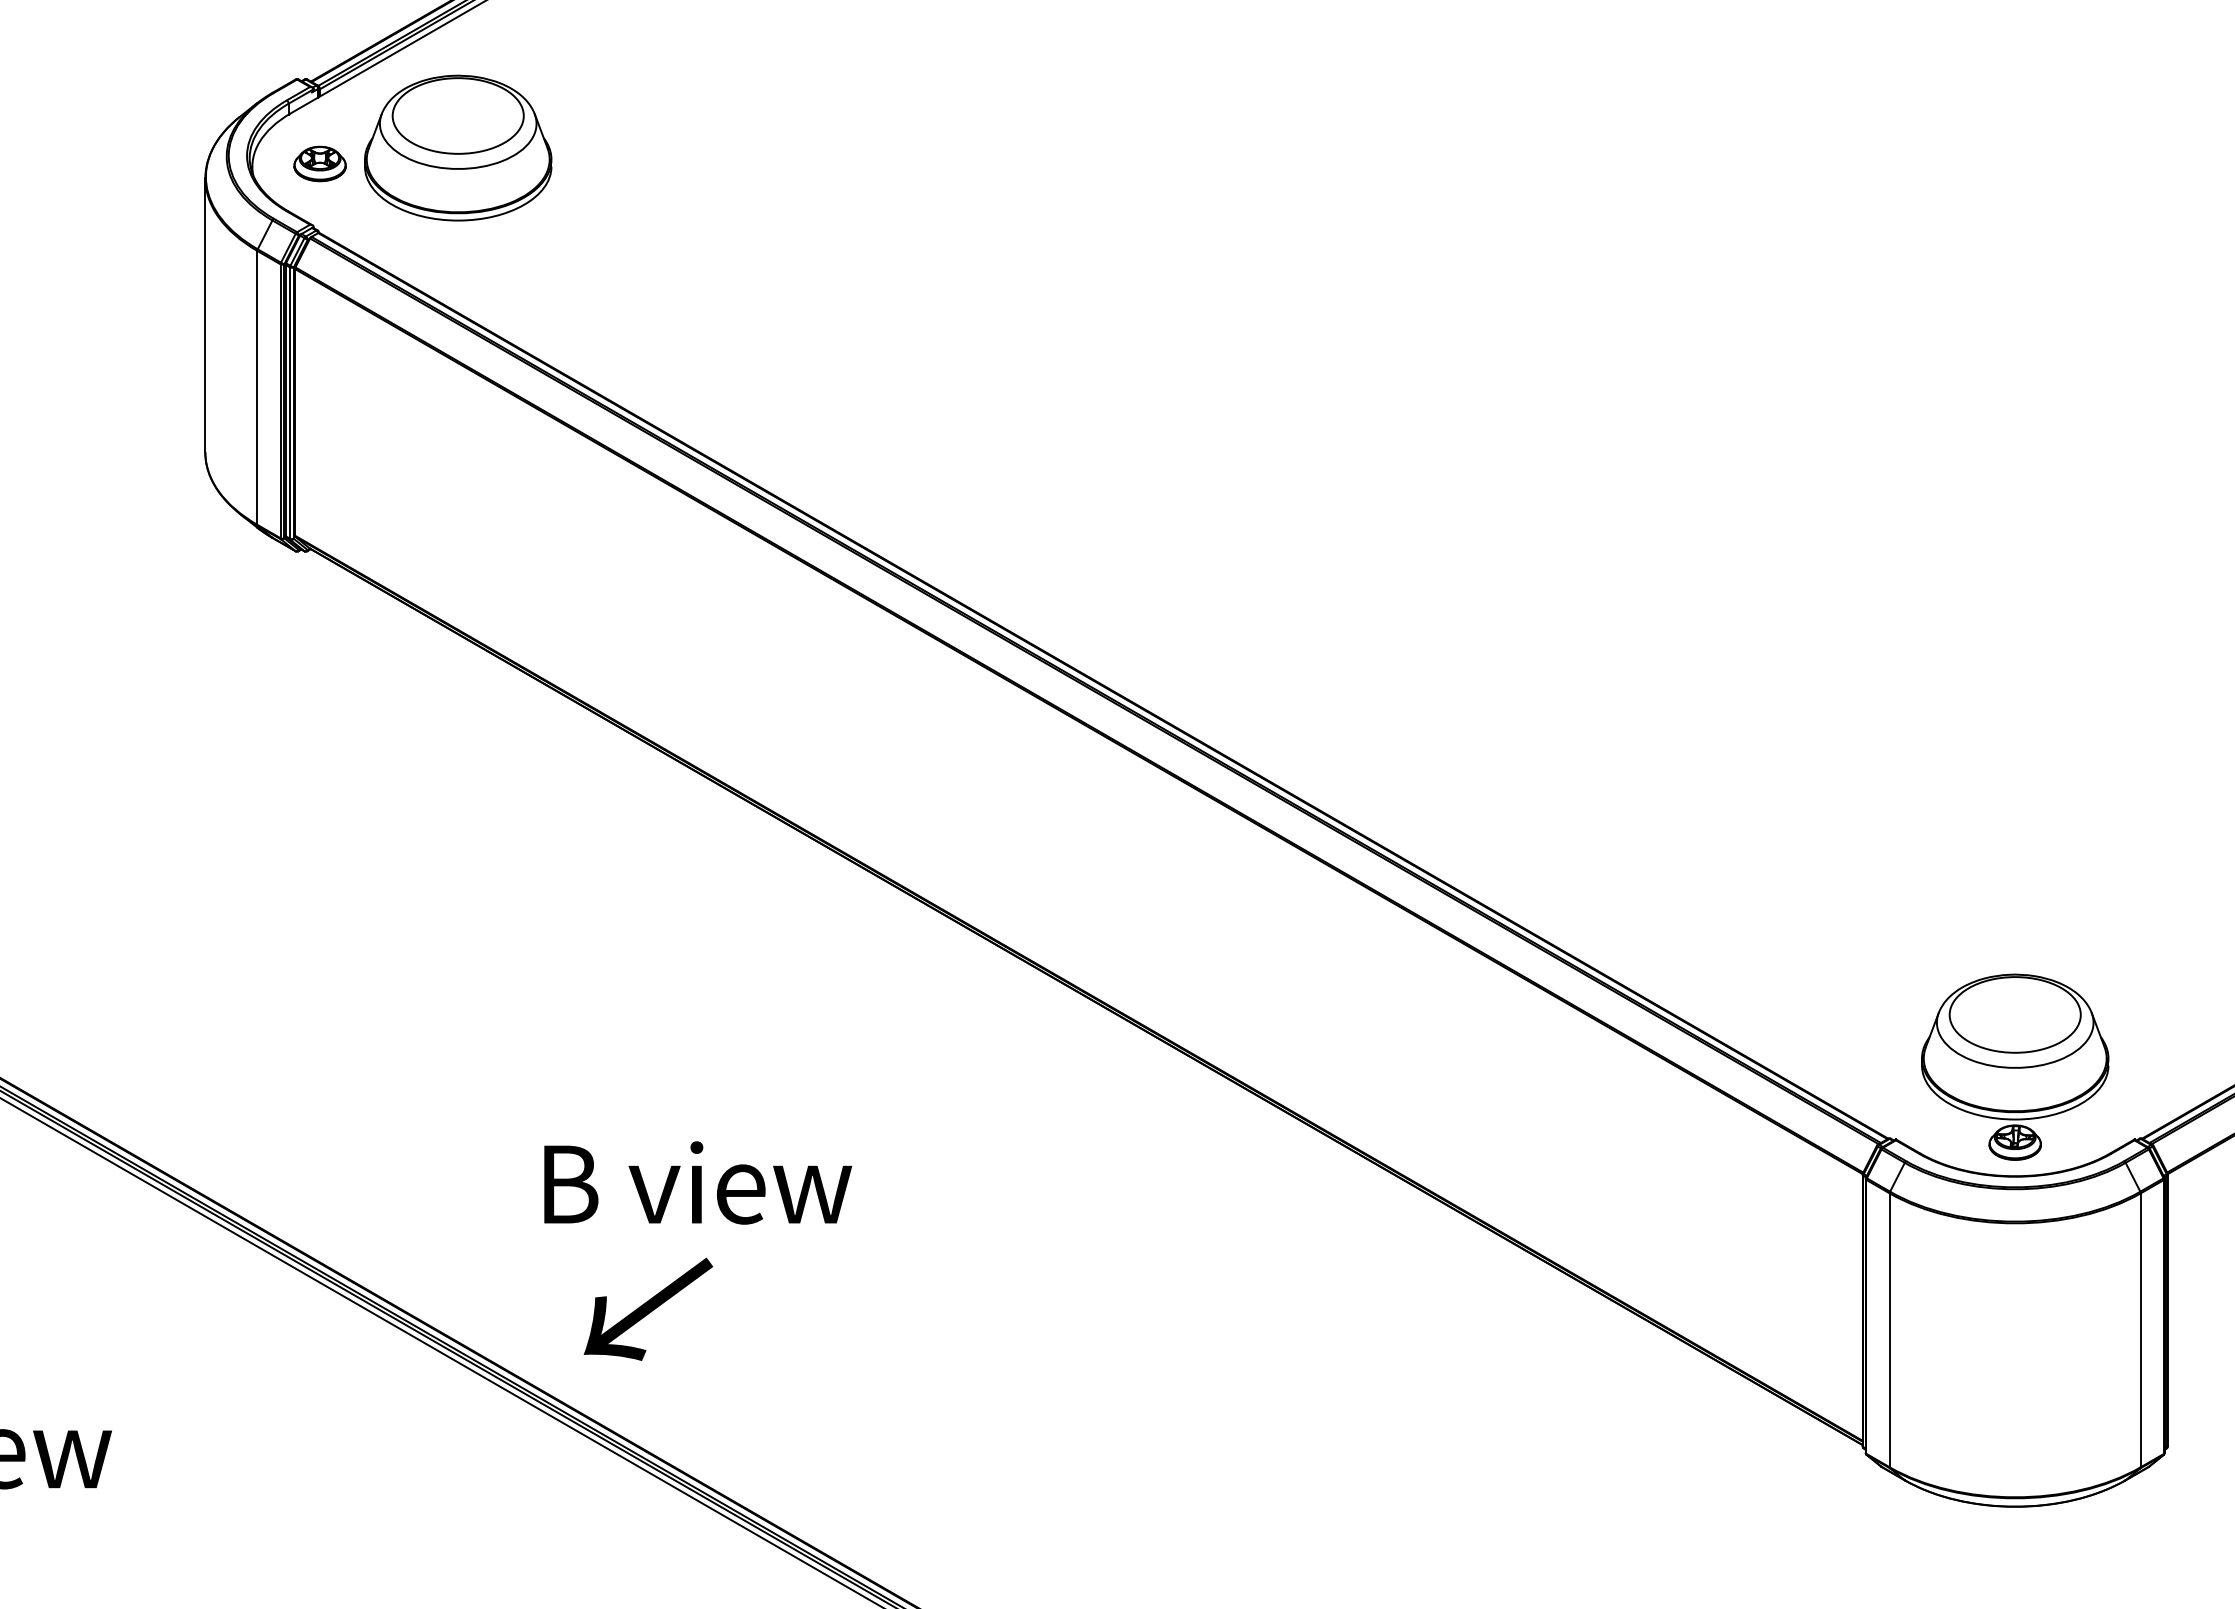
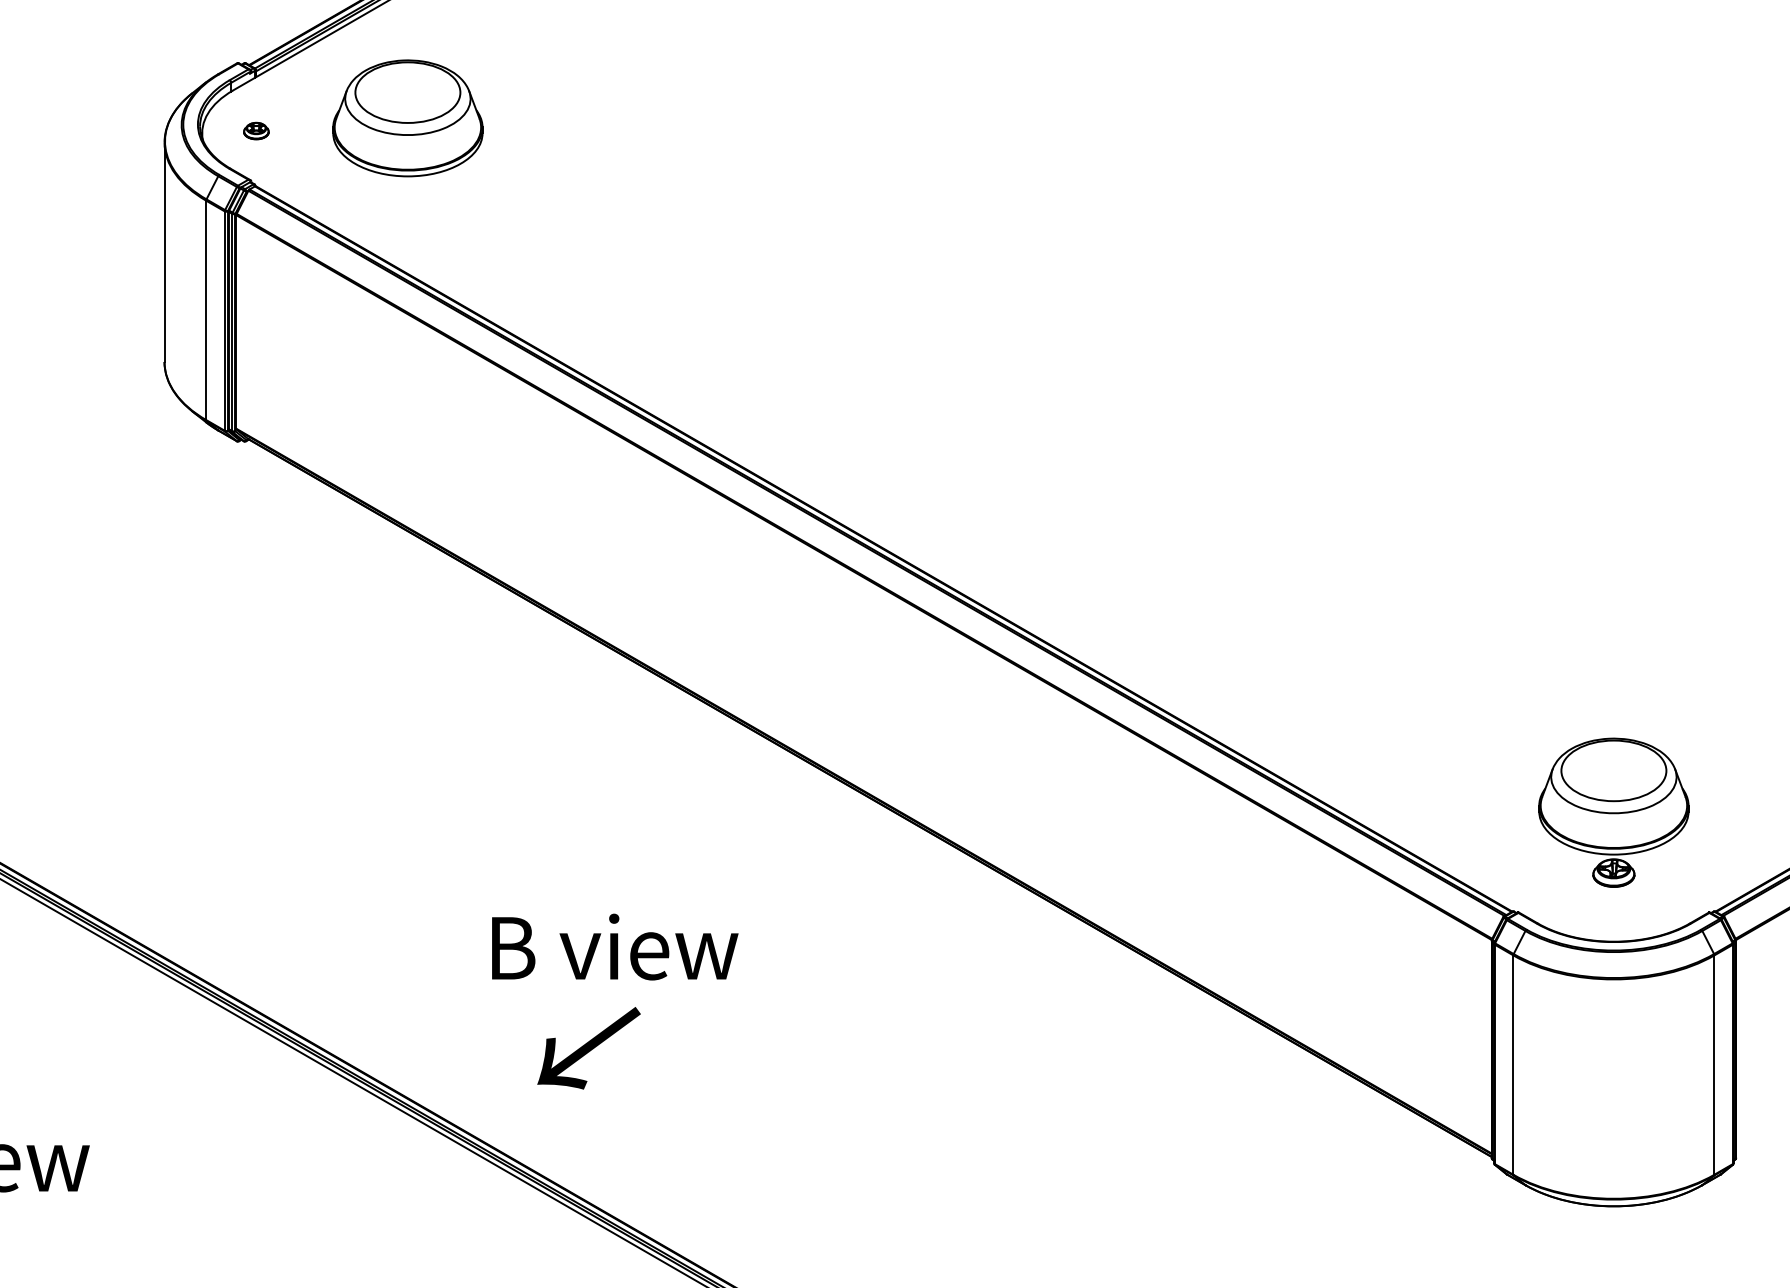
part: (458, 147) -> (408, 117), moved
part: (319, 163) -> (255, 130), size x0.6
part: (2015, 1066) -> (1614, 812), moved
text: (698, 1182) -> (615, 946), moved
text: (648, 1308) -> (589, 1047), moved

